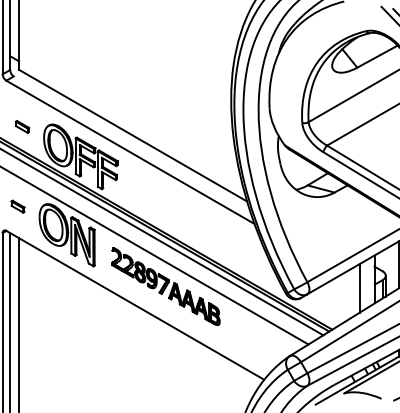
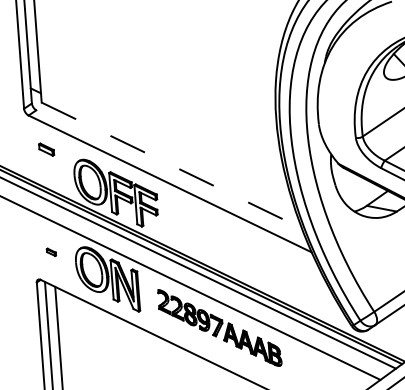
part: (21, 126) -> (45, 149), moved
line: (133, 135) -> (172, 165), solid -> dashed
part: (17, 206) -> (50, 252), size x0.6

